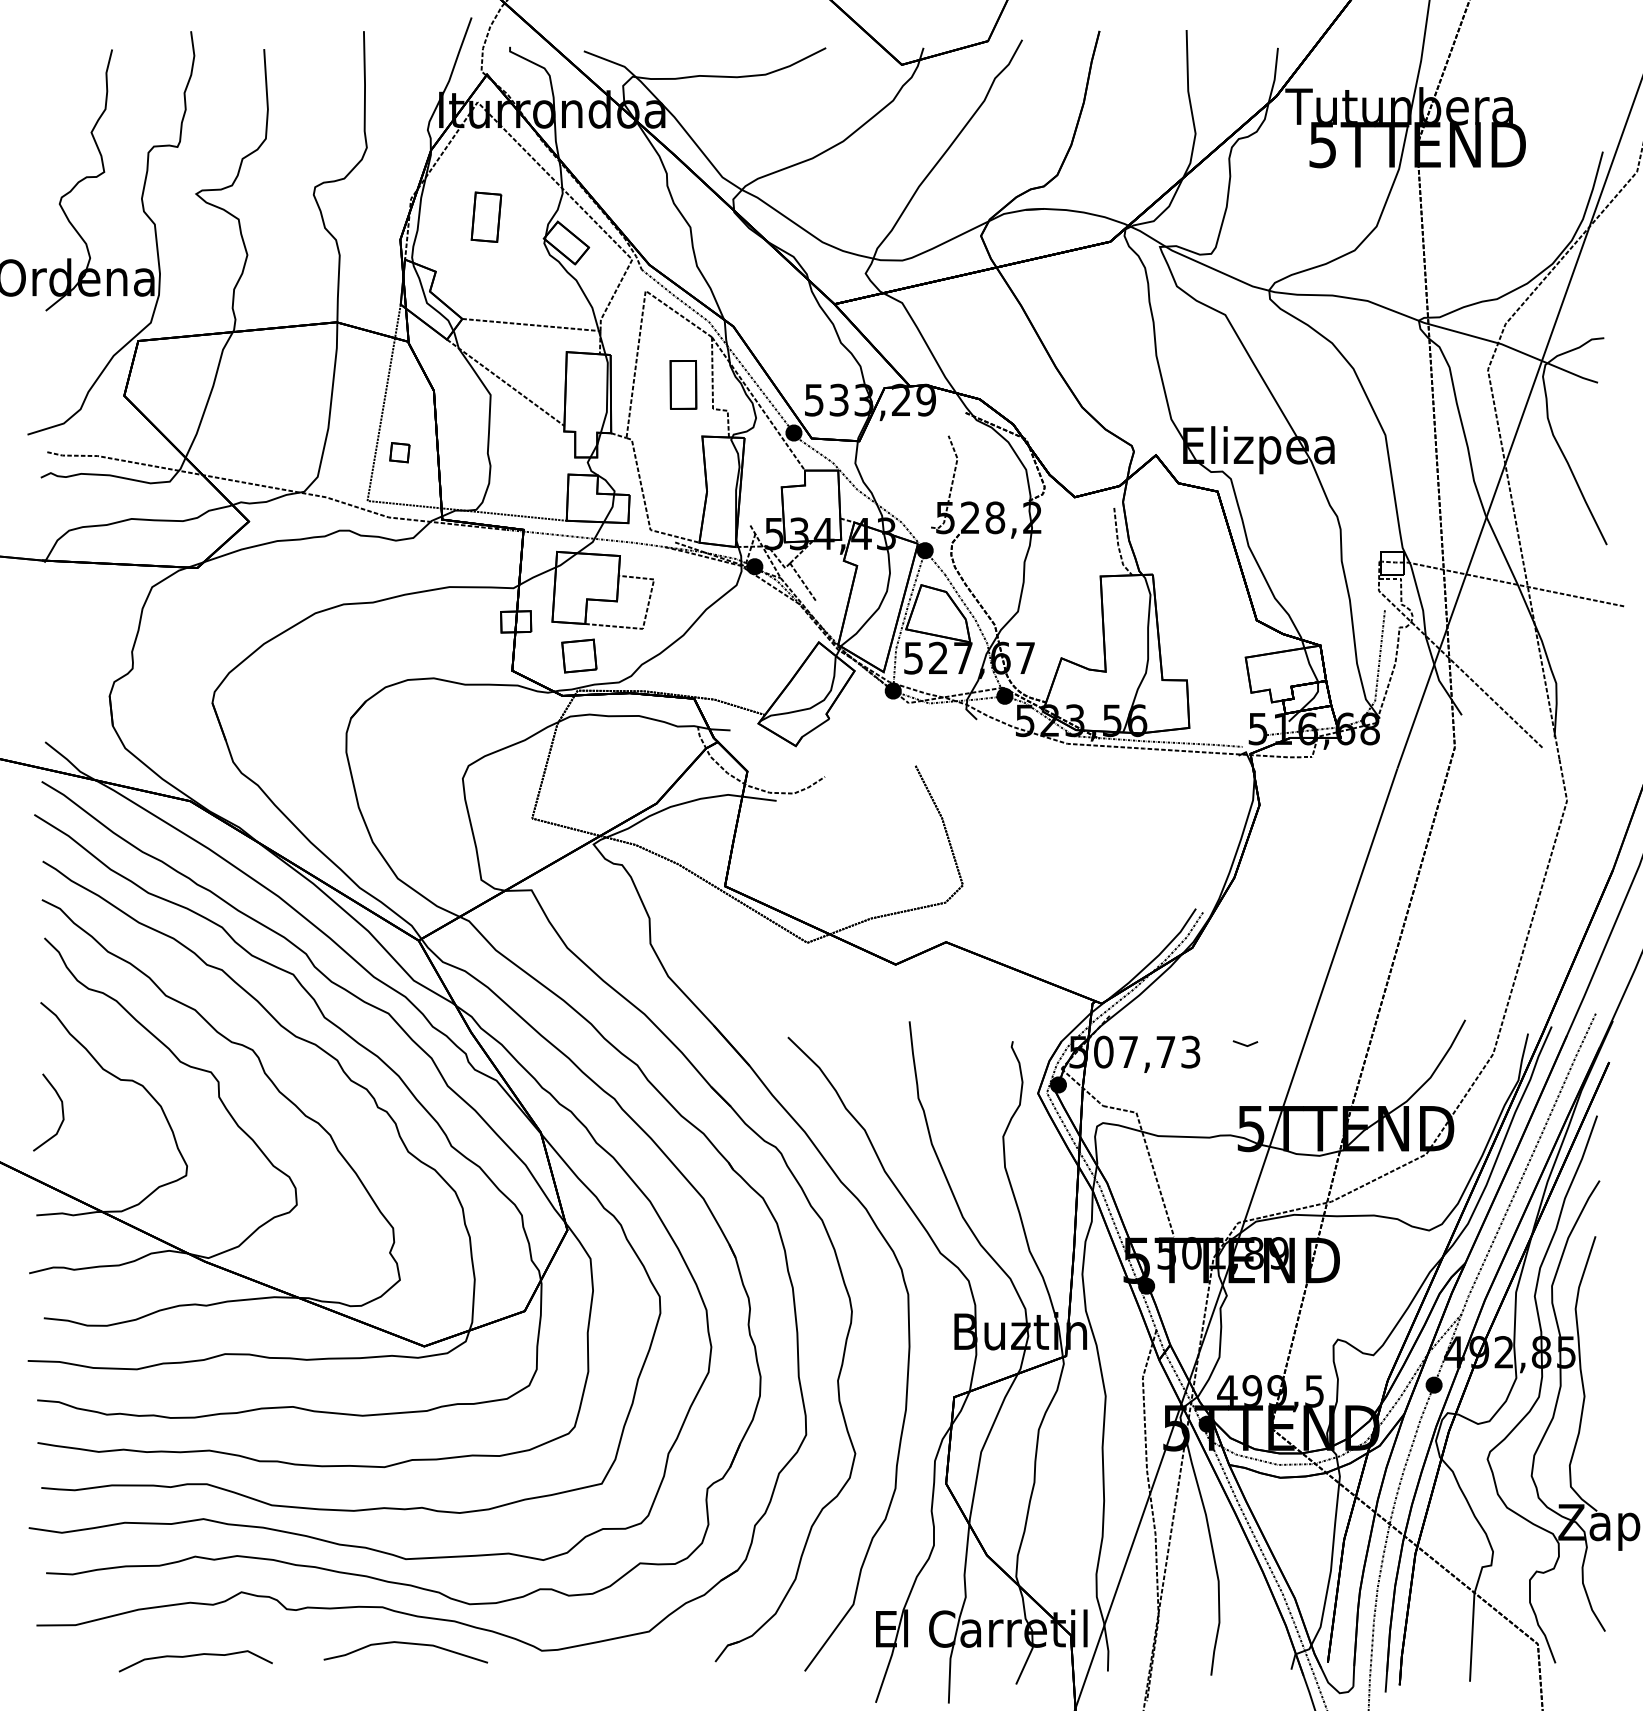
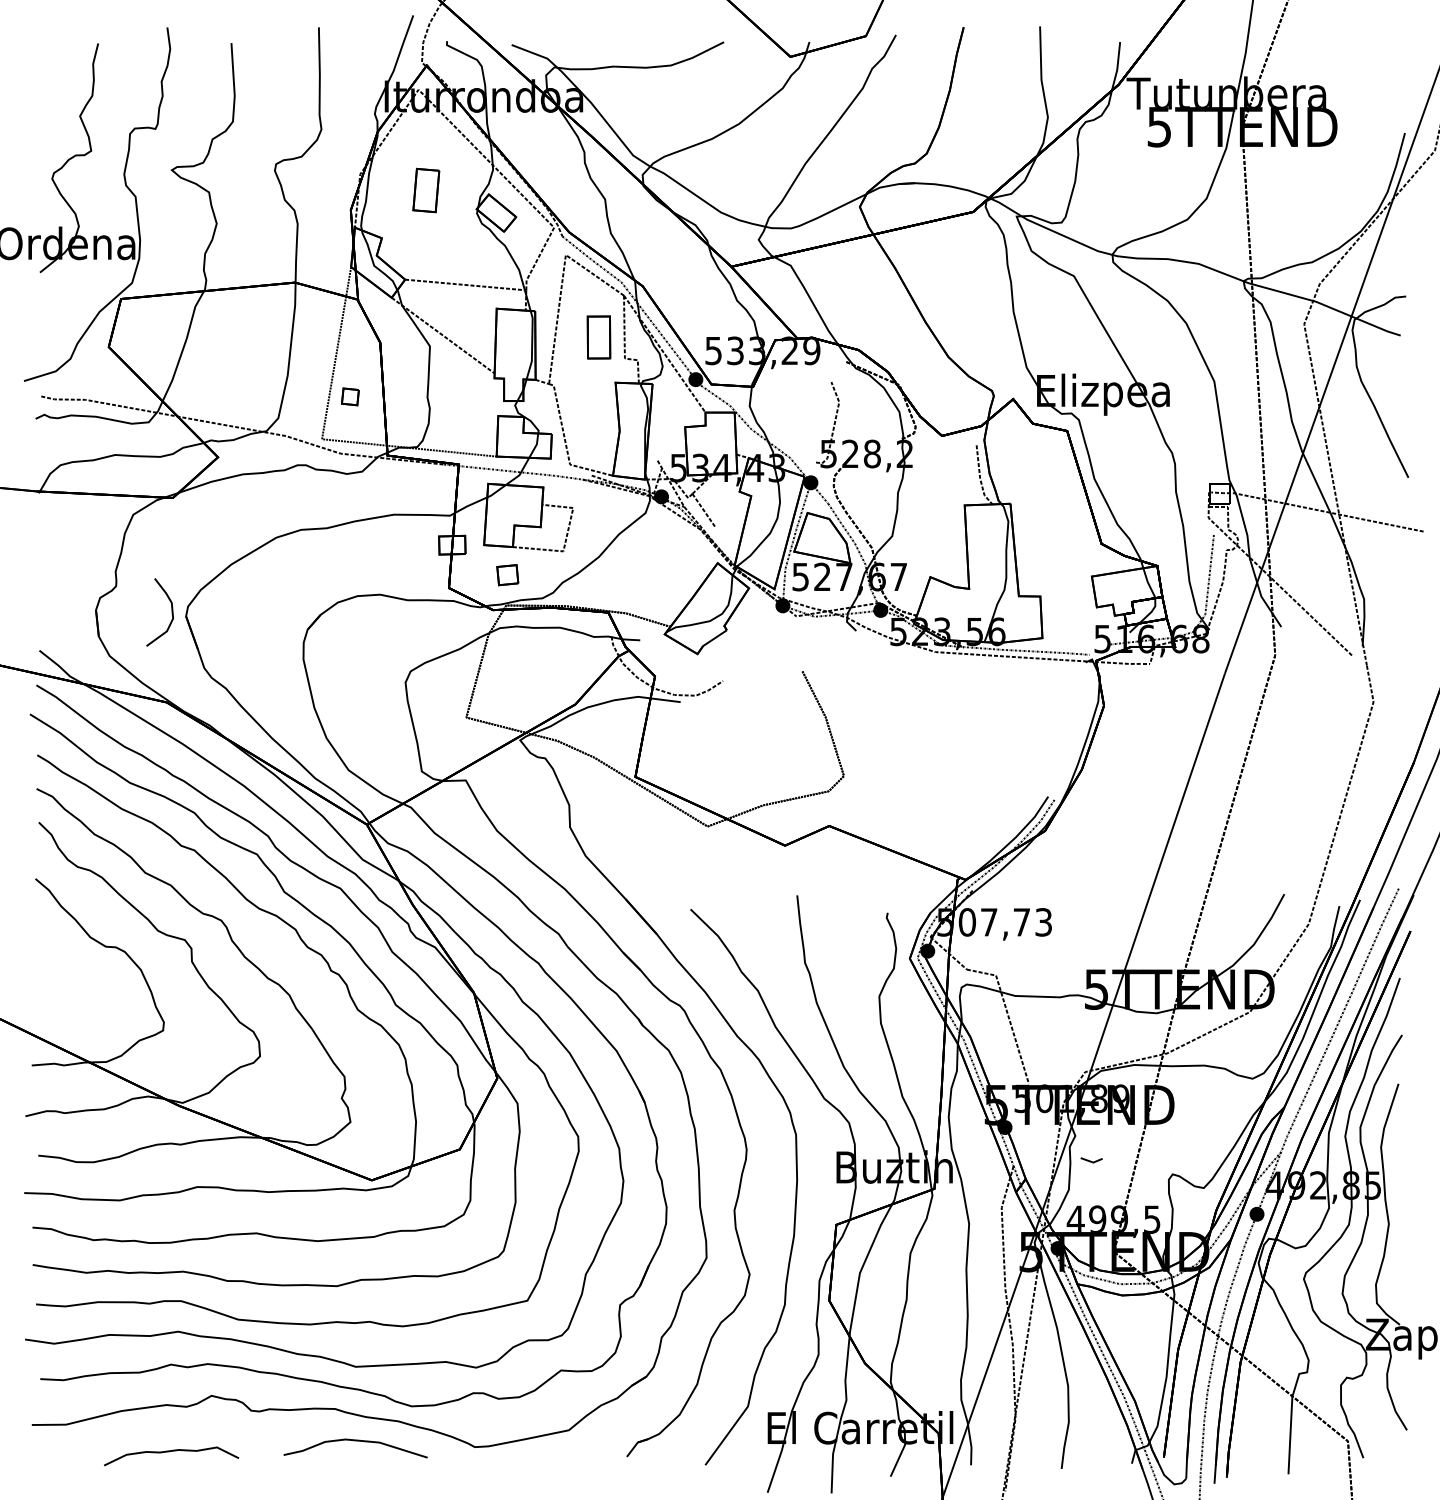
part: (579, 655) -> (507, 574), size x0.7
line: (1245, 1044) -> (1091, 1161), moved
part: (61, 1109) -> (171, 609), moved

